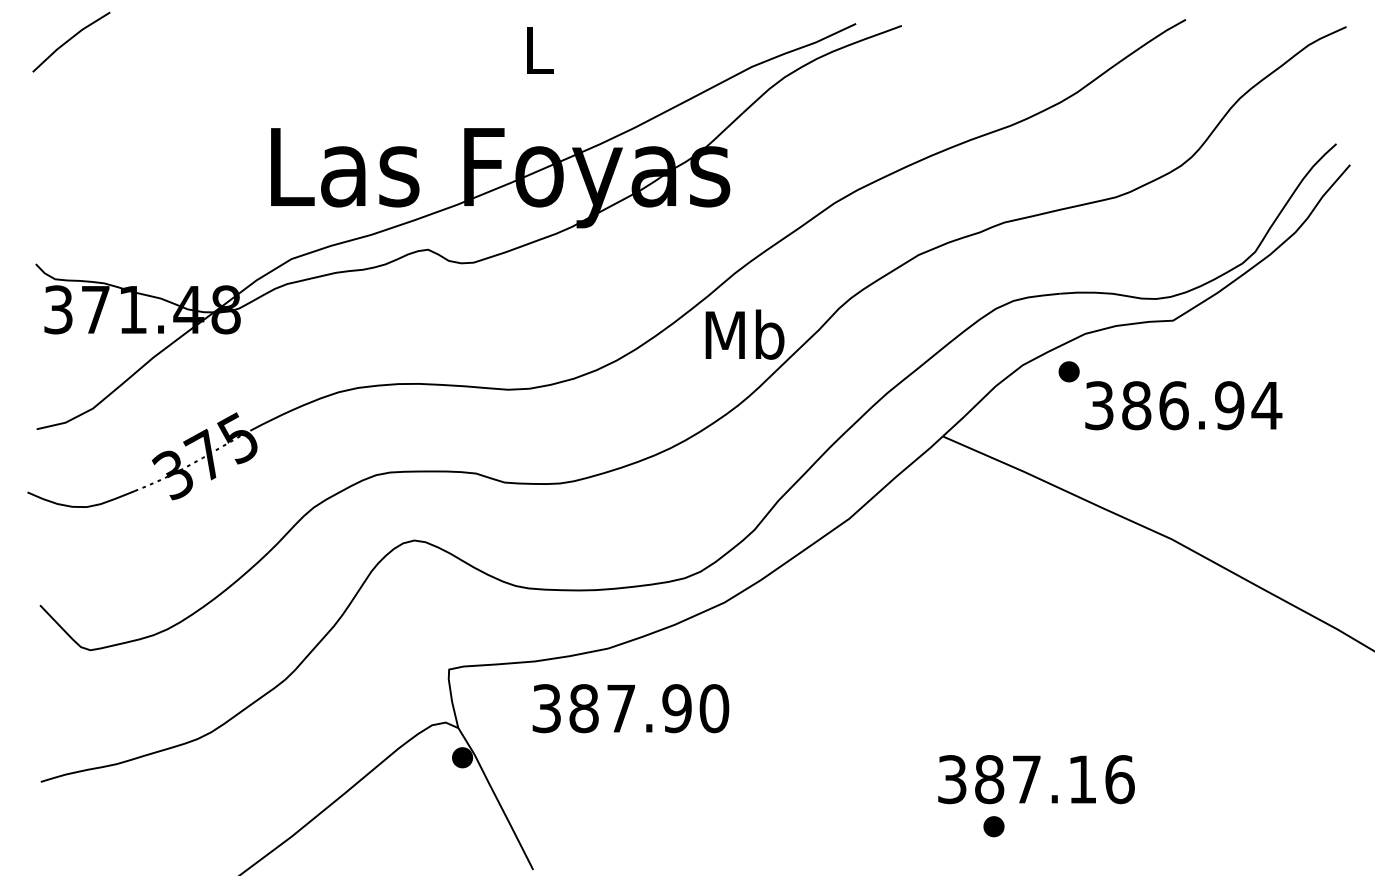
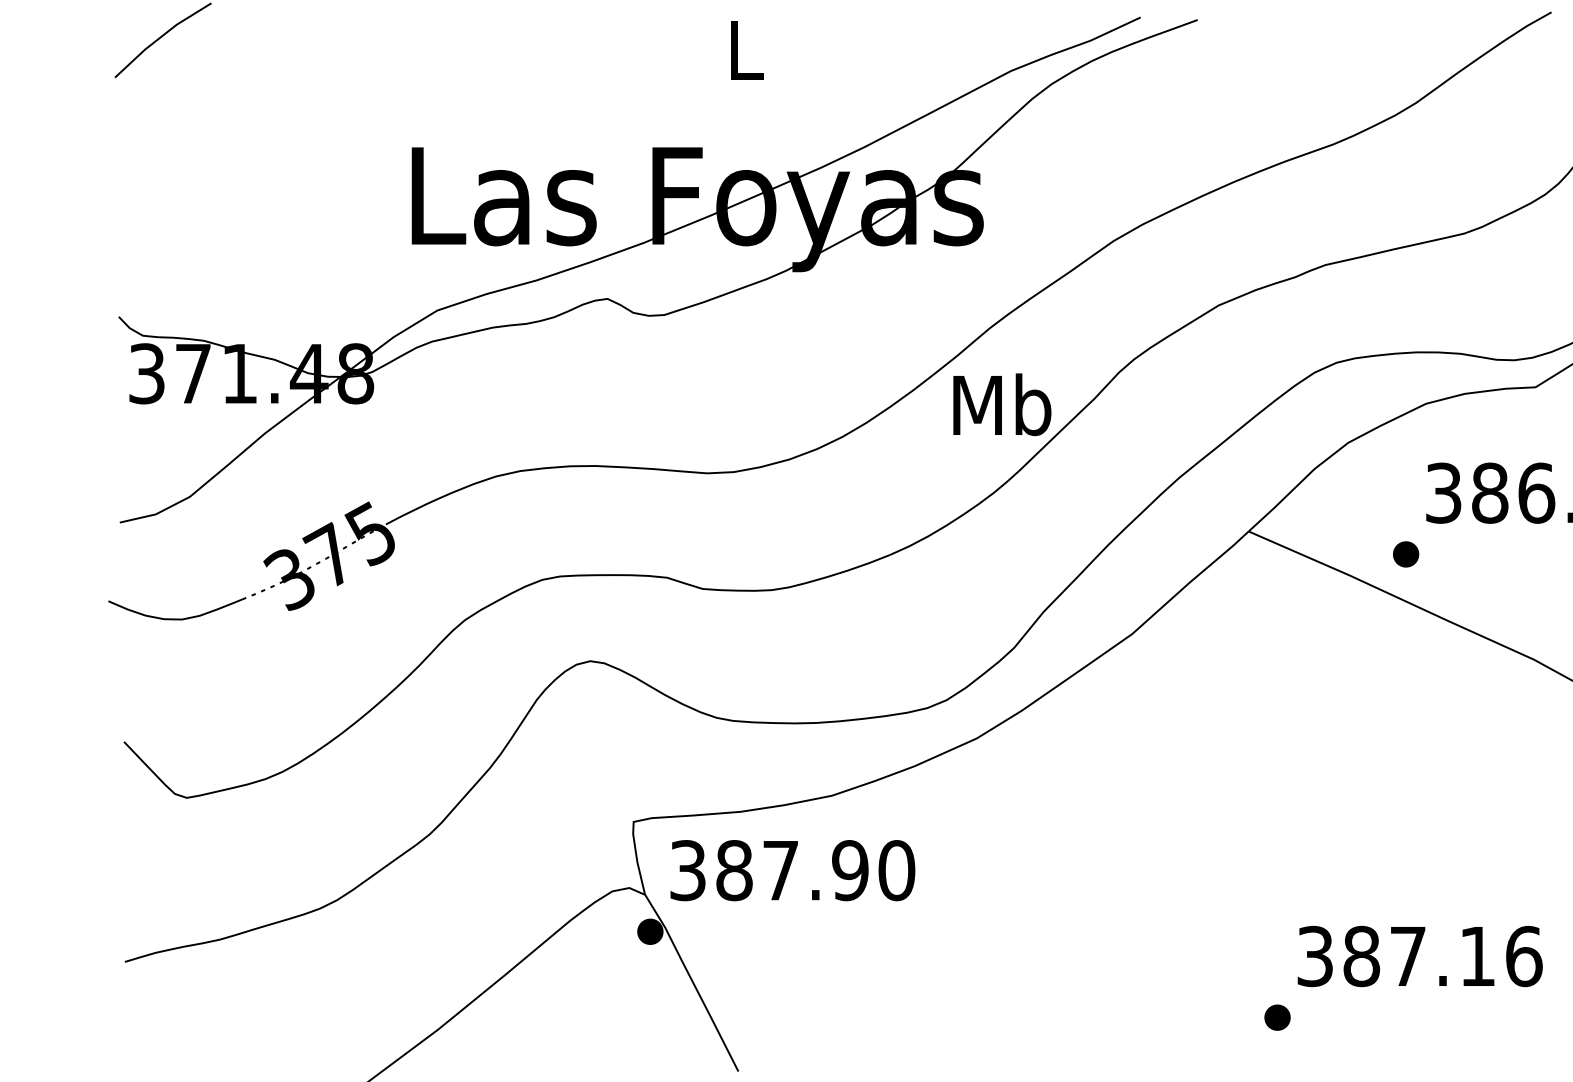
part: (1068, 371) -> (1405, 554), moved
text: (630, 708) -> (792, 870), moved
text: (1036, 779) -> (1420, 956), moved
part: (993, 826) -> (1276, 1017), moved

